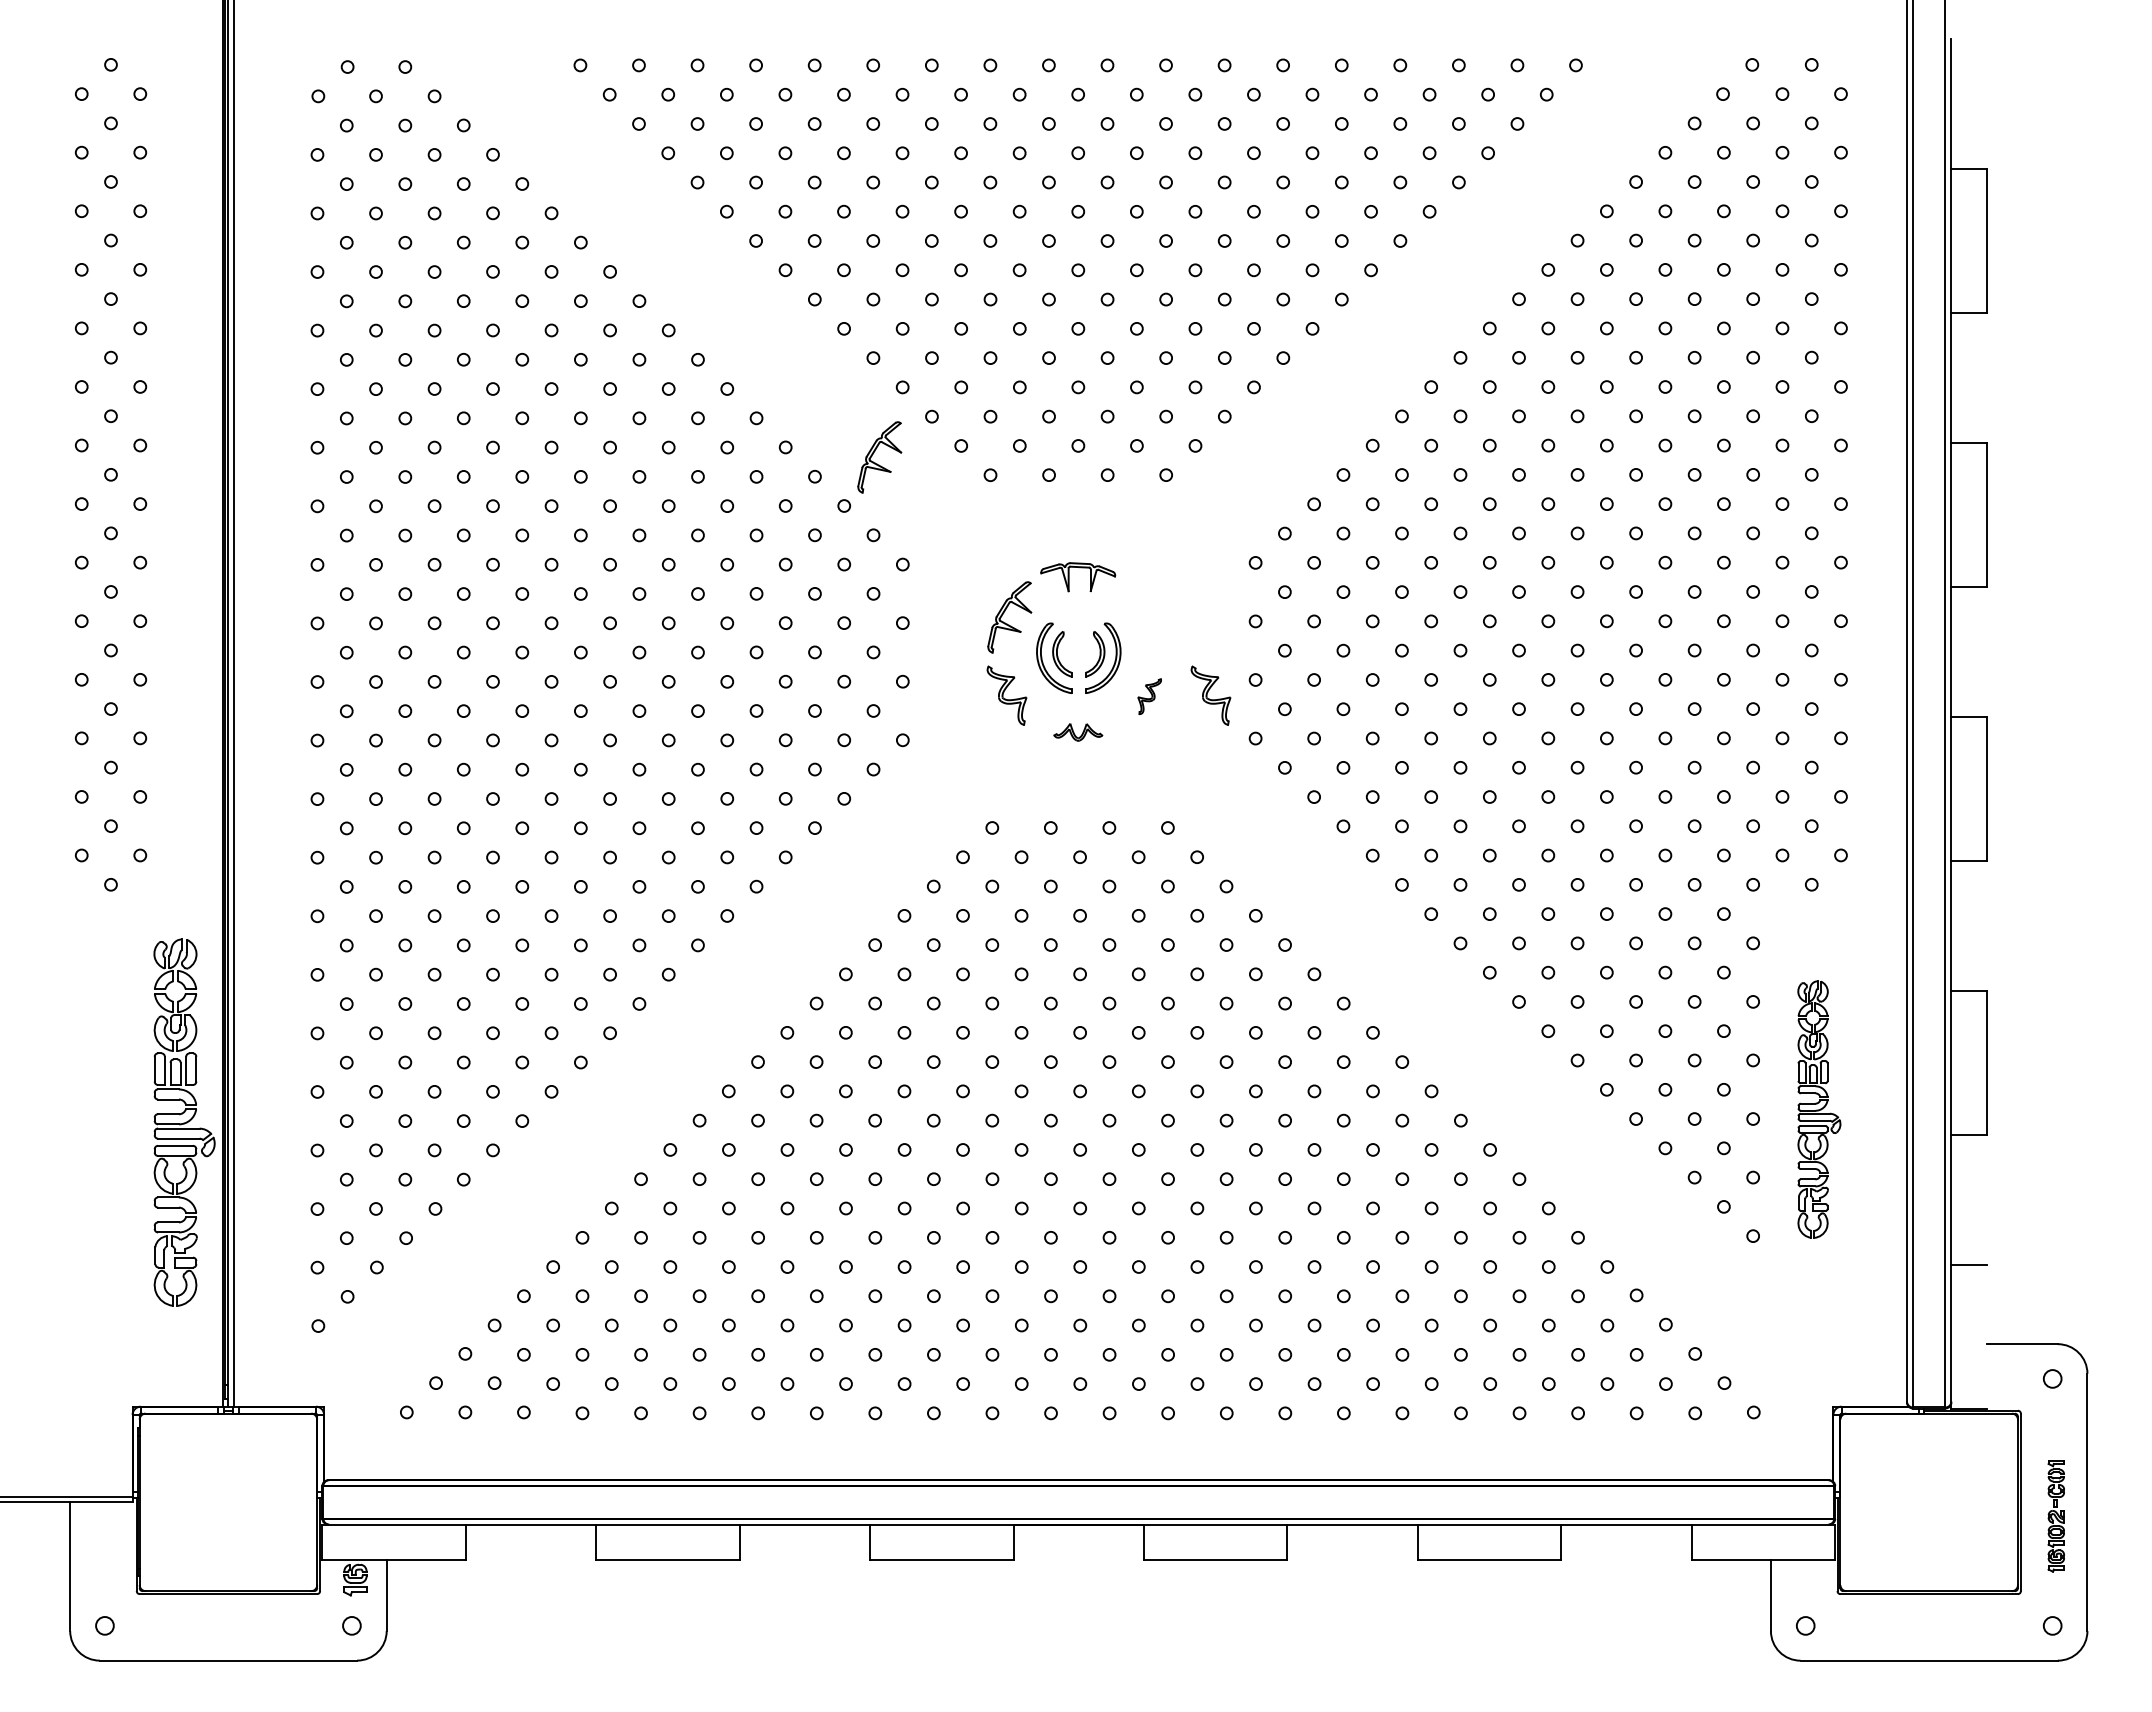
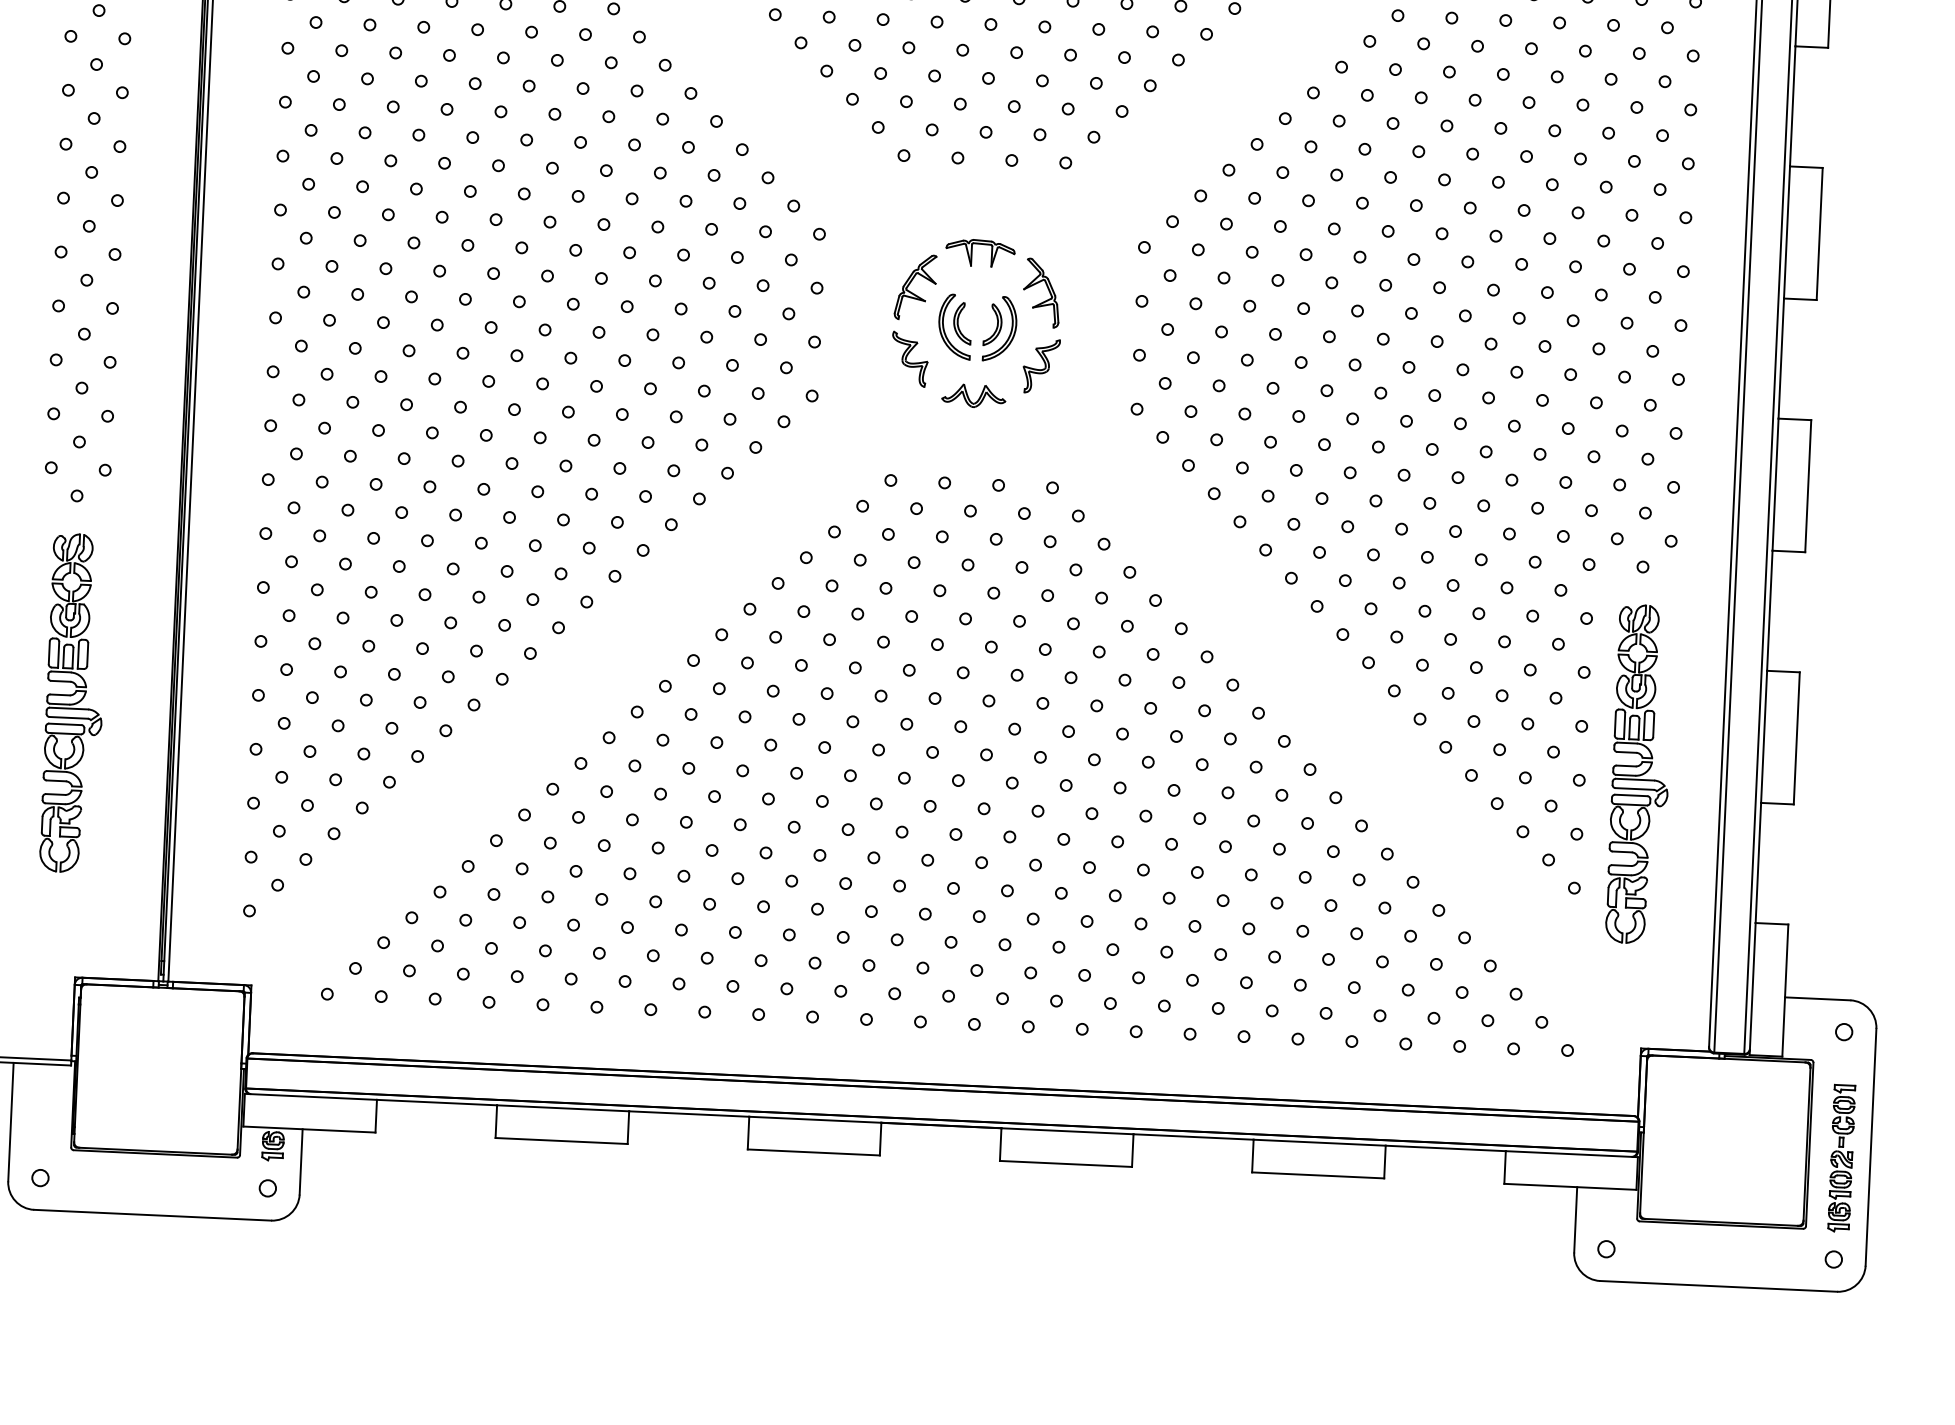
part: (877, 463) -> (800, 140), removed
part: (1153, 614) -> (1048, 290), added
part: (1210, 695) -> (1097, 367), removed
part: (1149, 696) -> (1041, 366), size x1.67
part: (1078, 732) -> (974, 396), size x1.43
part: (1819, 1109) -> (1640, 774), size x1.43
part: (184, 1122) -> (74, 703), moved
line: (1986, 1336) -> (1785, 990), added
part: (2056, 1516) -> (1841, 1158), size x1.43

